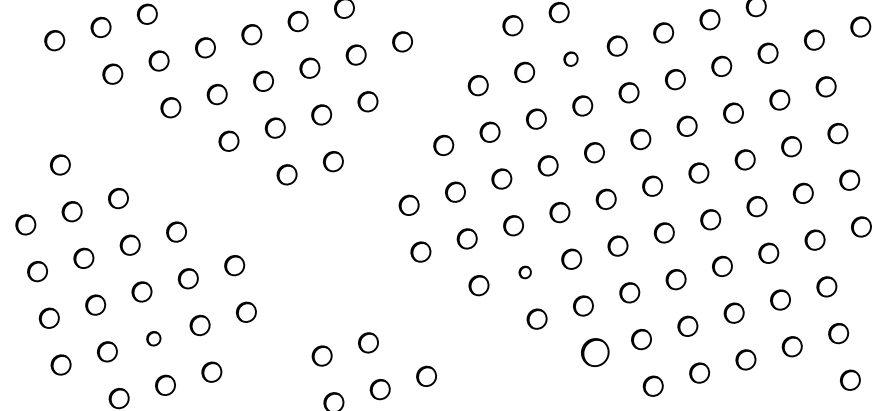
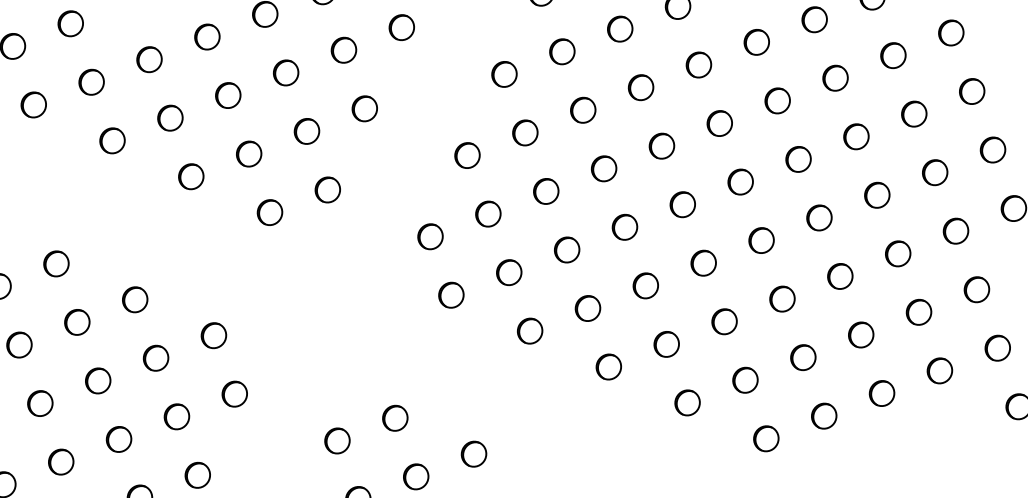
part: (570, 58) -> (619, 28), size x1.43
part: (524, 272) -> (586, 308), size x1.67
part: (153, 338) -> (118, 439), size x1.43
part: (594, 352) -> (686, 402), size x0.71

